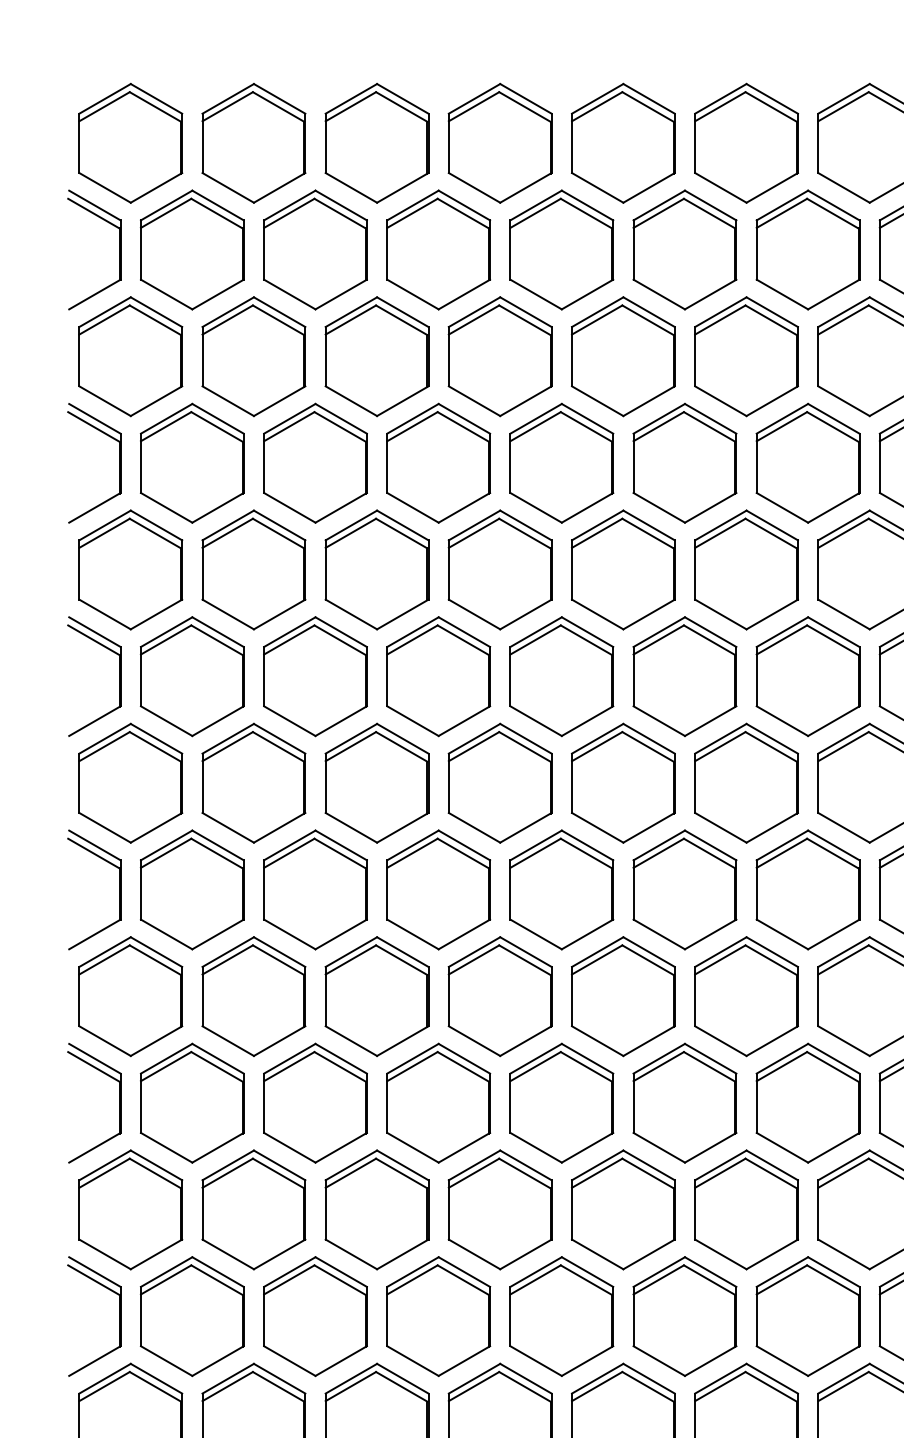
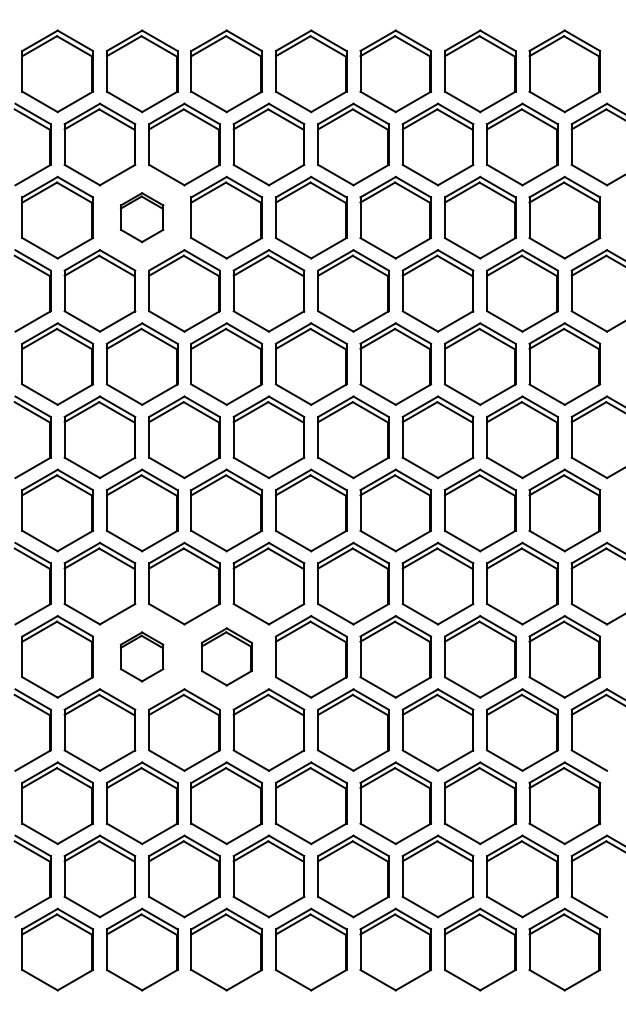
part: (252, 356) -> (141, 217), size x0.6
part: (252, 996) -> (141, 656), size x0.6
part: (376, 996) -> (226, 656), size x0.7

